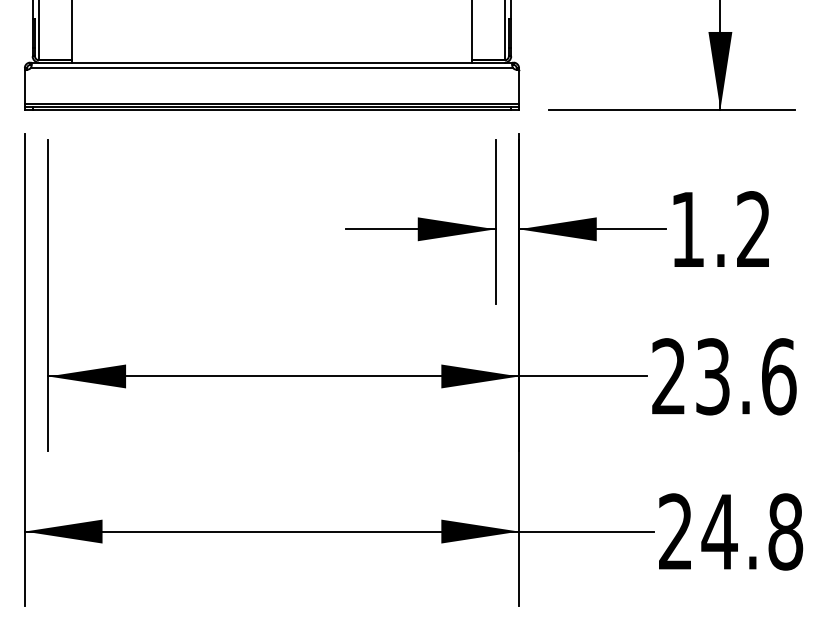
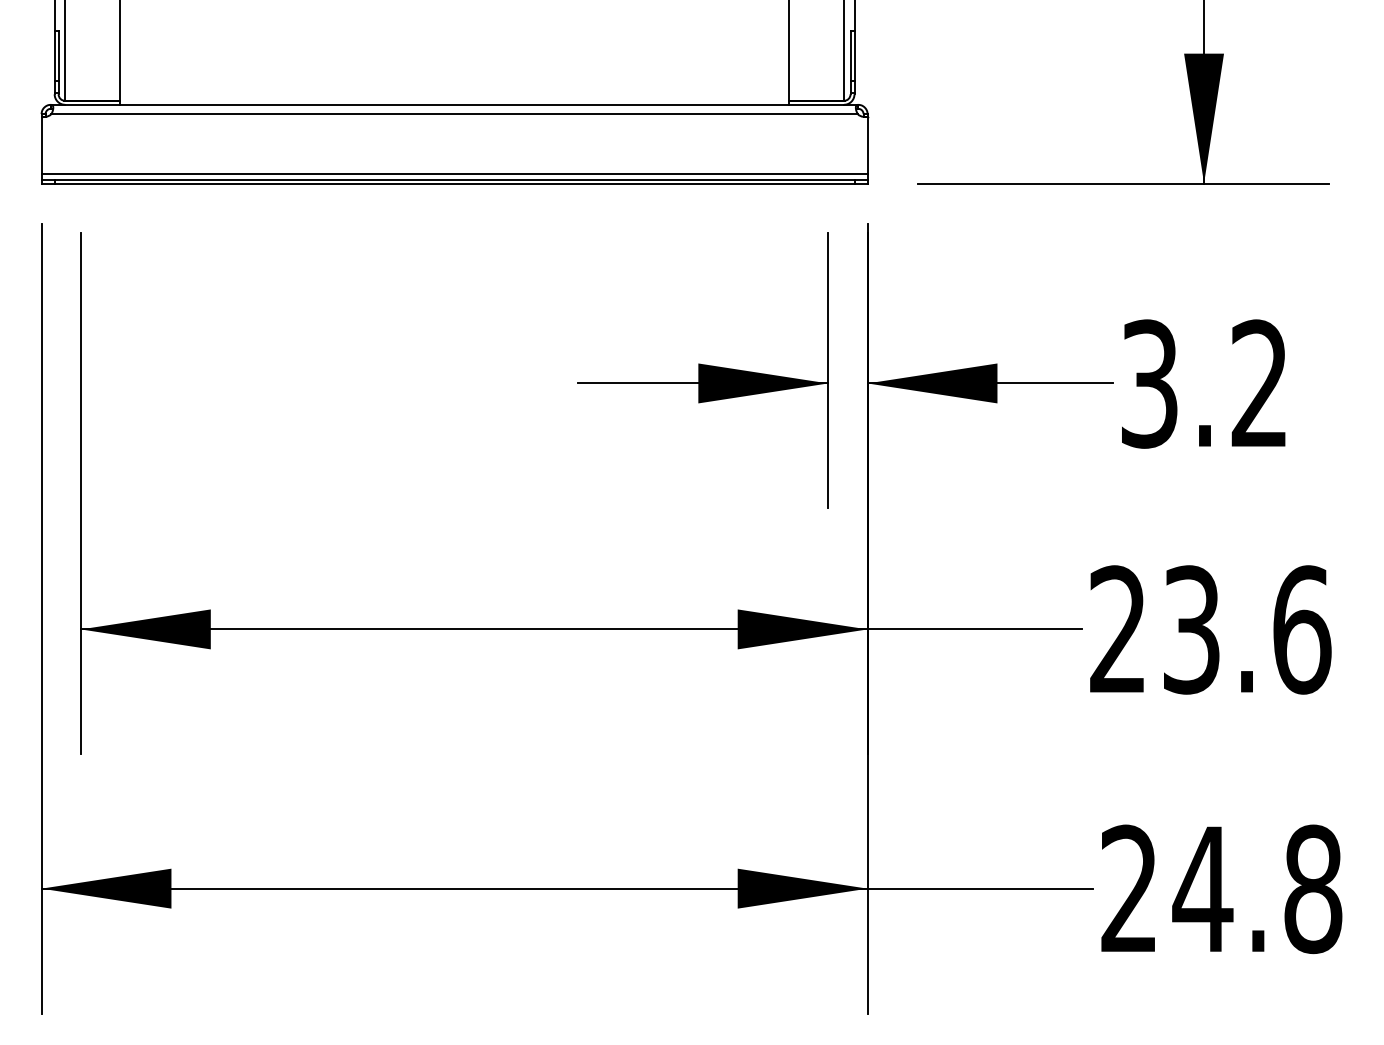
text: (687, 229) -> (1149, 383), 1.2 -> 3.2

